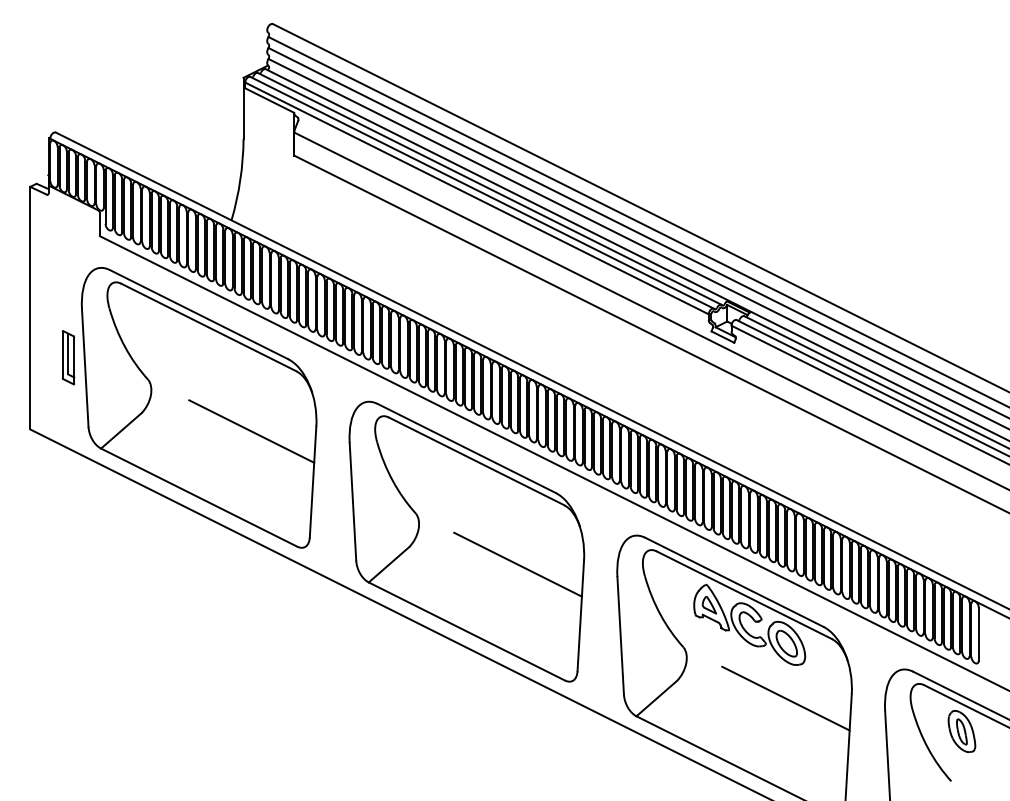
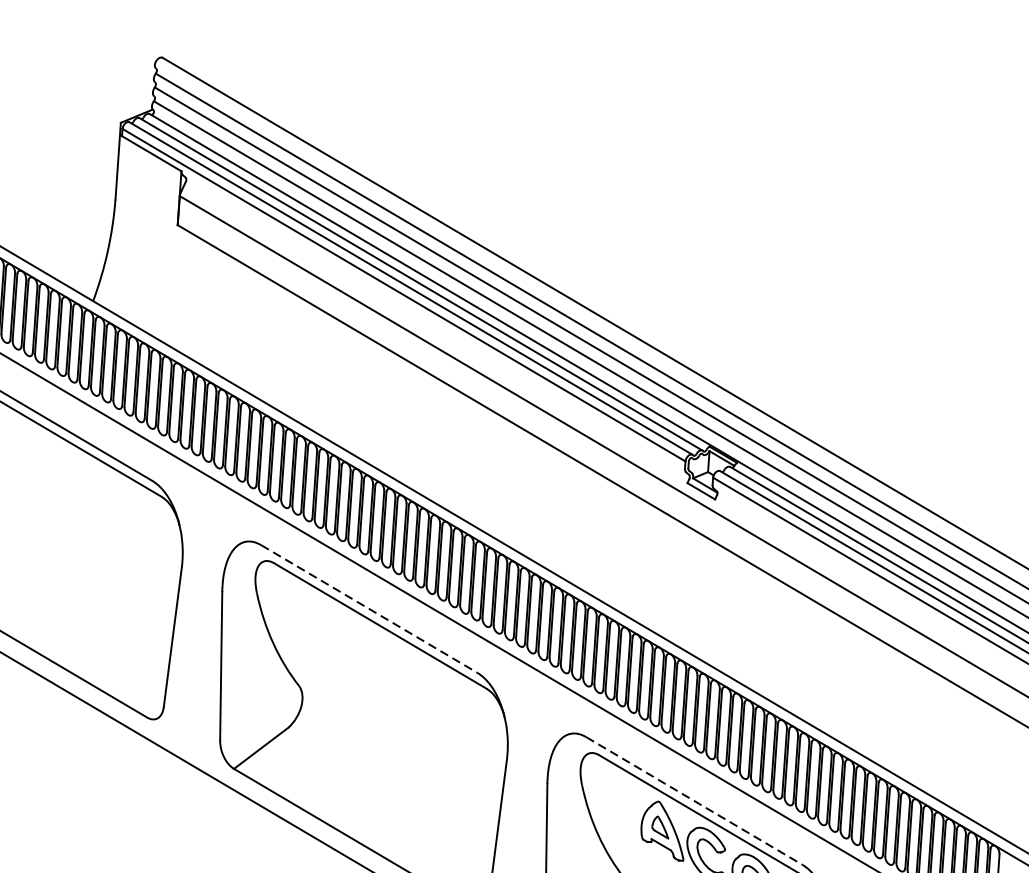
line: (251, 431) -> (99, 568), removed
line: (467, 448) -> (370, 609), solid -> dashed
line: (517, 564) -> (422, 759), removed
line: (735, 582) -> (695, 801), solid -> dashed

